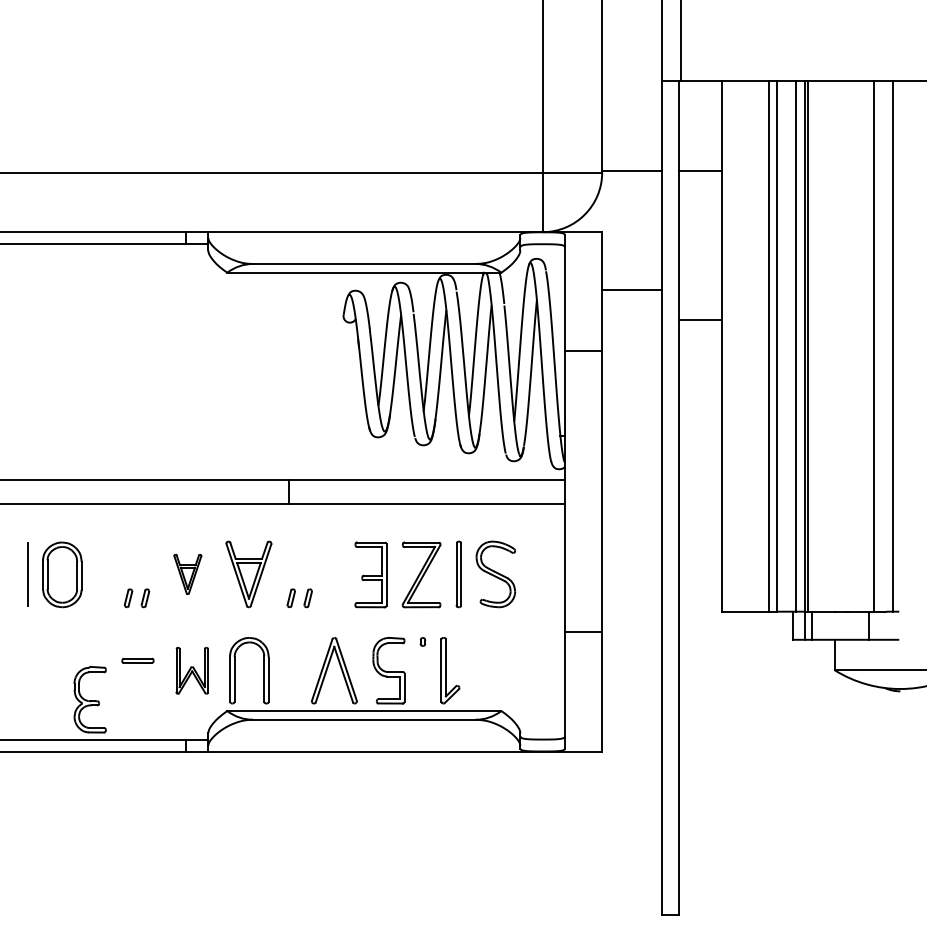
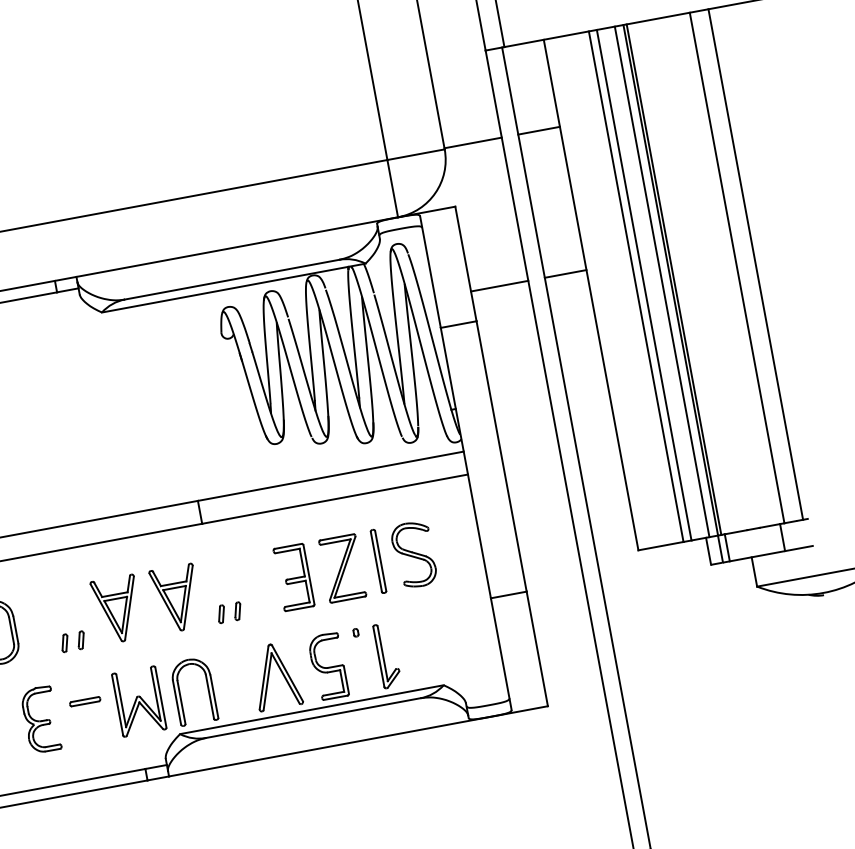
line: (631, 290) -> (499, 286), moved
part: (187, 574) -> (117, 609), size x1.67
part: (191, 670) -> (138, 701), size x1.43
part: (89, 699) -> (40, 719), moved

